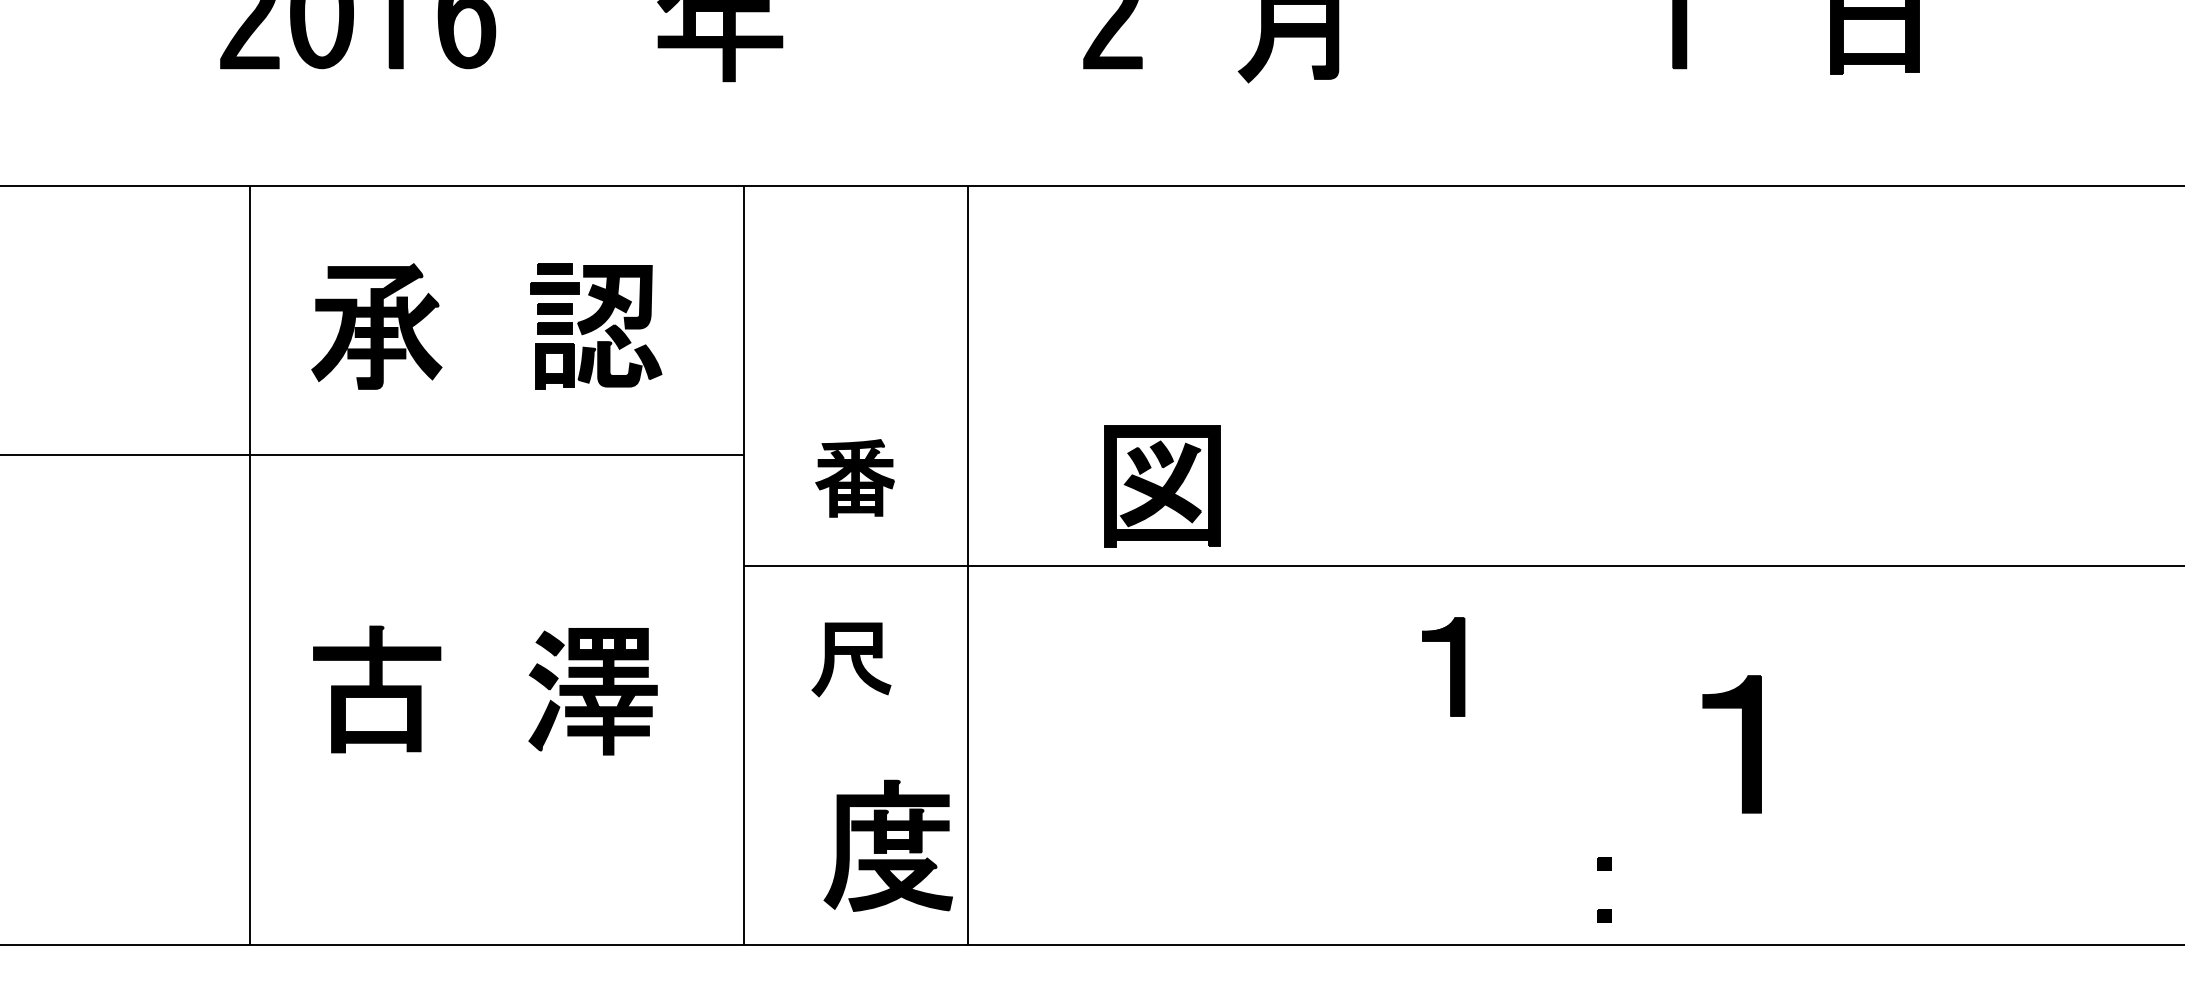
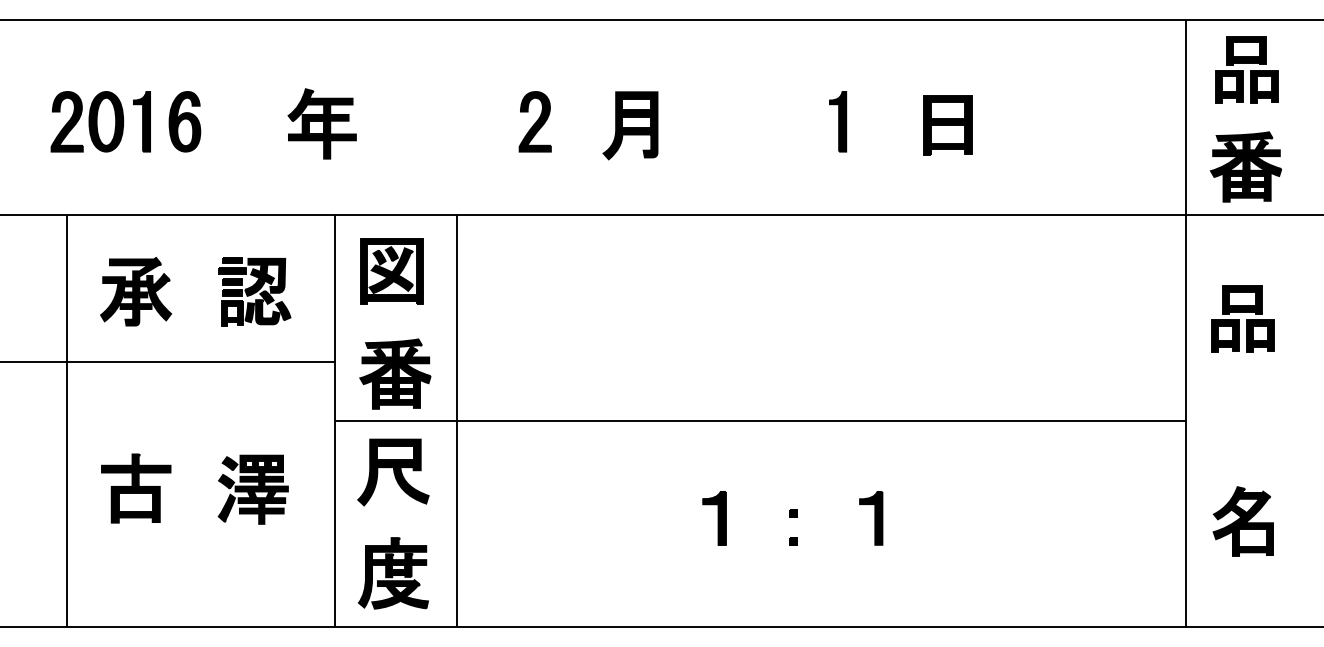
part: (855, 477) -> (395, 373), size x1.67
part: (1161, 486) -> (391, 271), moved
part: (851, 659) -> (393, 472), size x1.67
part: (1443, 667) -> (714, 518), moved
part: (1732, 744) -> (871, 518), size x0.71
part: (888, 846) -> (393, 573), moved
part: (1603, 871) -> (793, 517), moved

